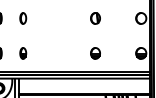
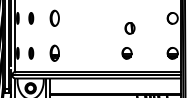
part: (23, 18) -> (54, 18), size x1.4
part: (95, 18) -> (129, 28), moved
part: (23, 53) -> (54, 53), size x1.4

